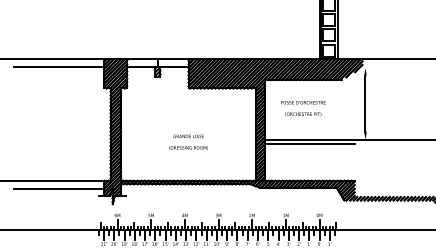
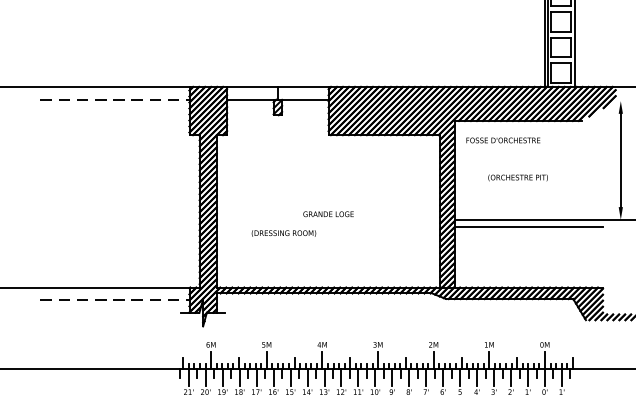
line: (59, 67) -> (115, 100), solid -> dashed
text: (303, 102) -> (503, 140), moved
text: (188, 147) -> (283, 232), moved
line: (59, 188) -> (115, 300), solid -> dashed

